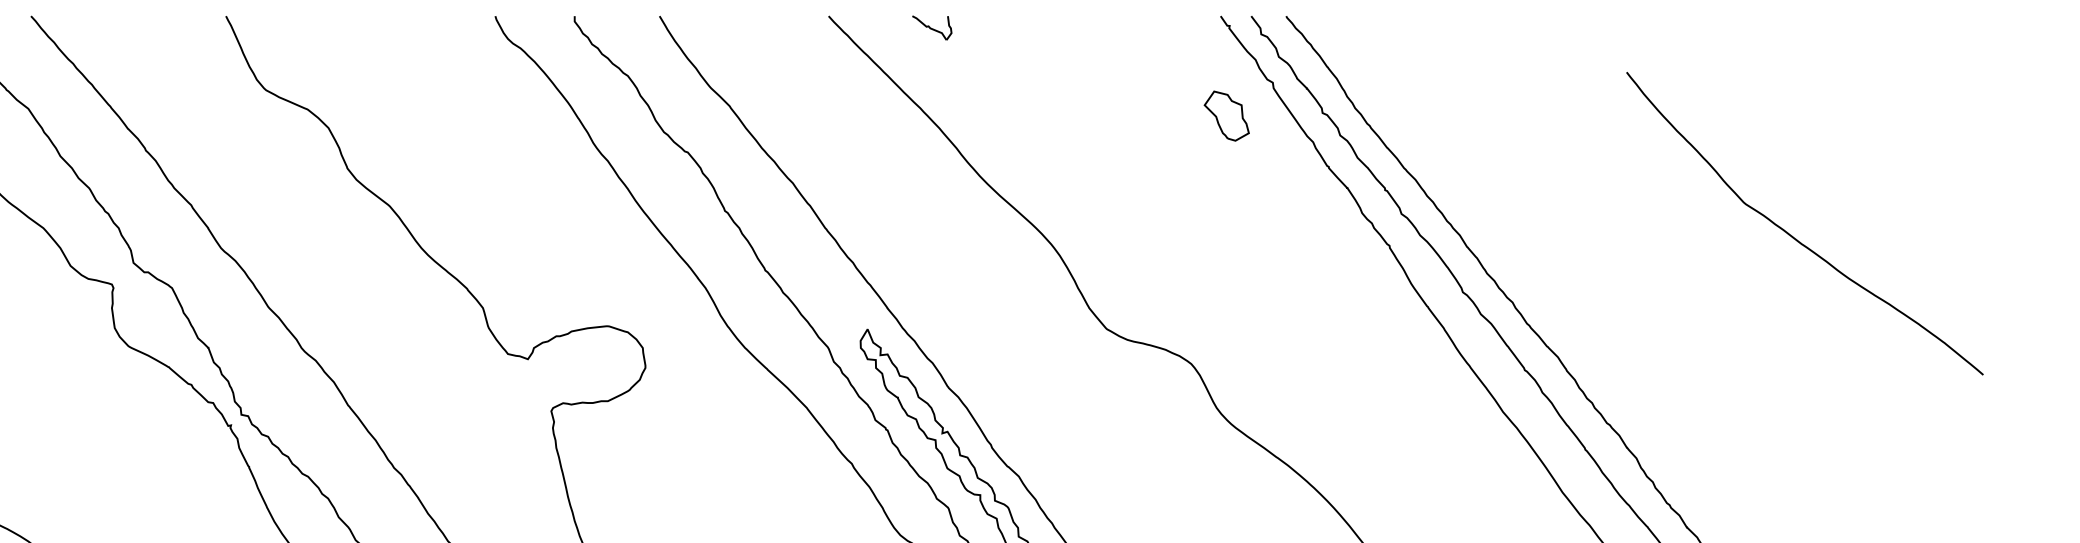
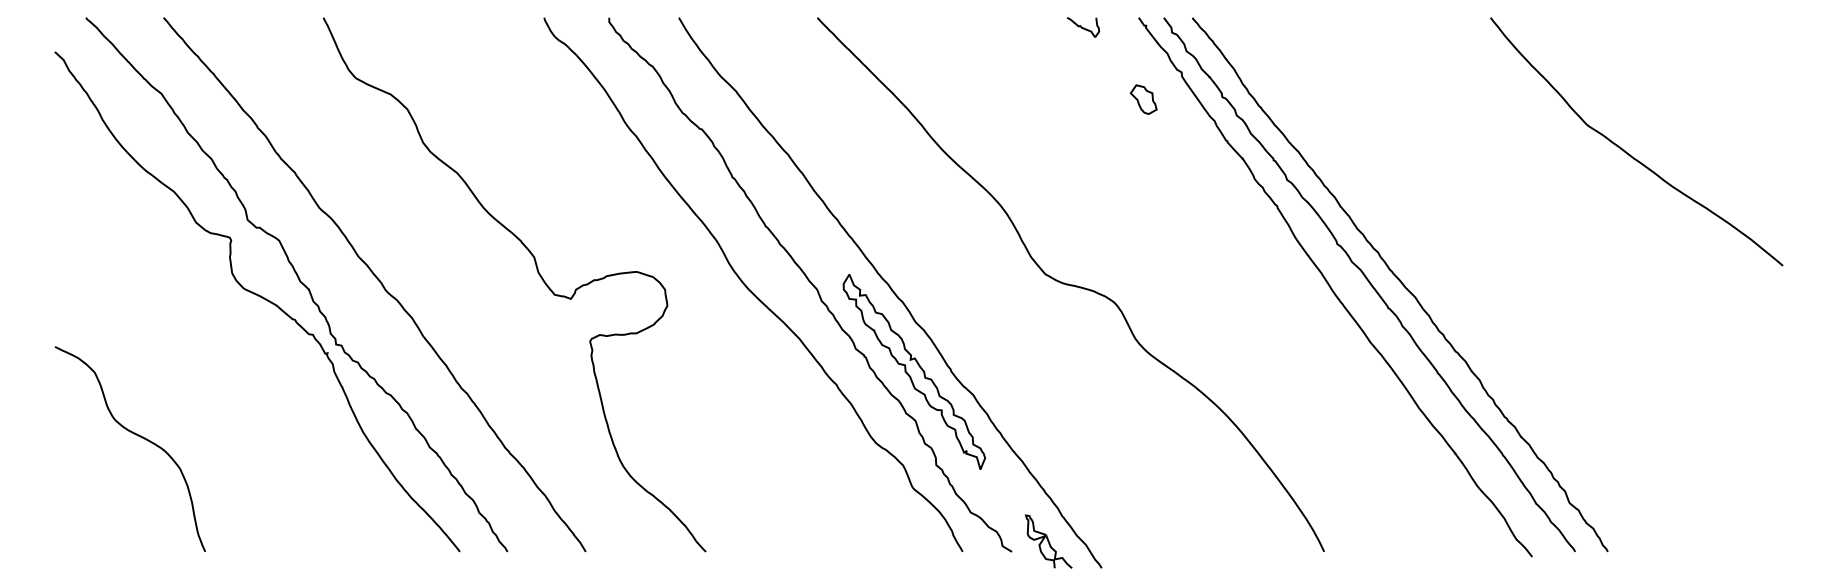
part: (932, 28) -> (1083, 27), moved
part: (1226, 115) -> (1143, 99), size x0.71
curve: (1796, 237) -> (1629, 153), moved

